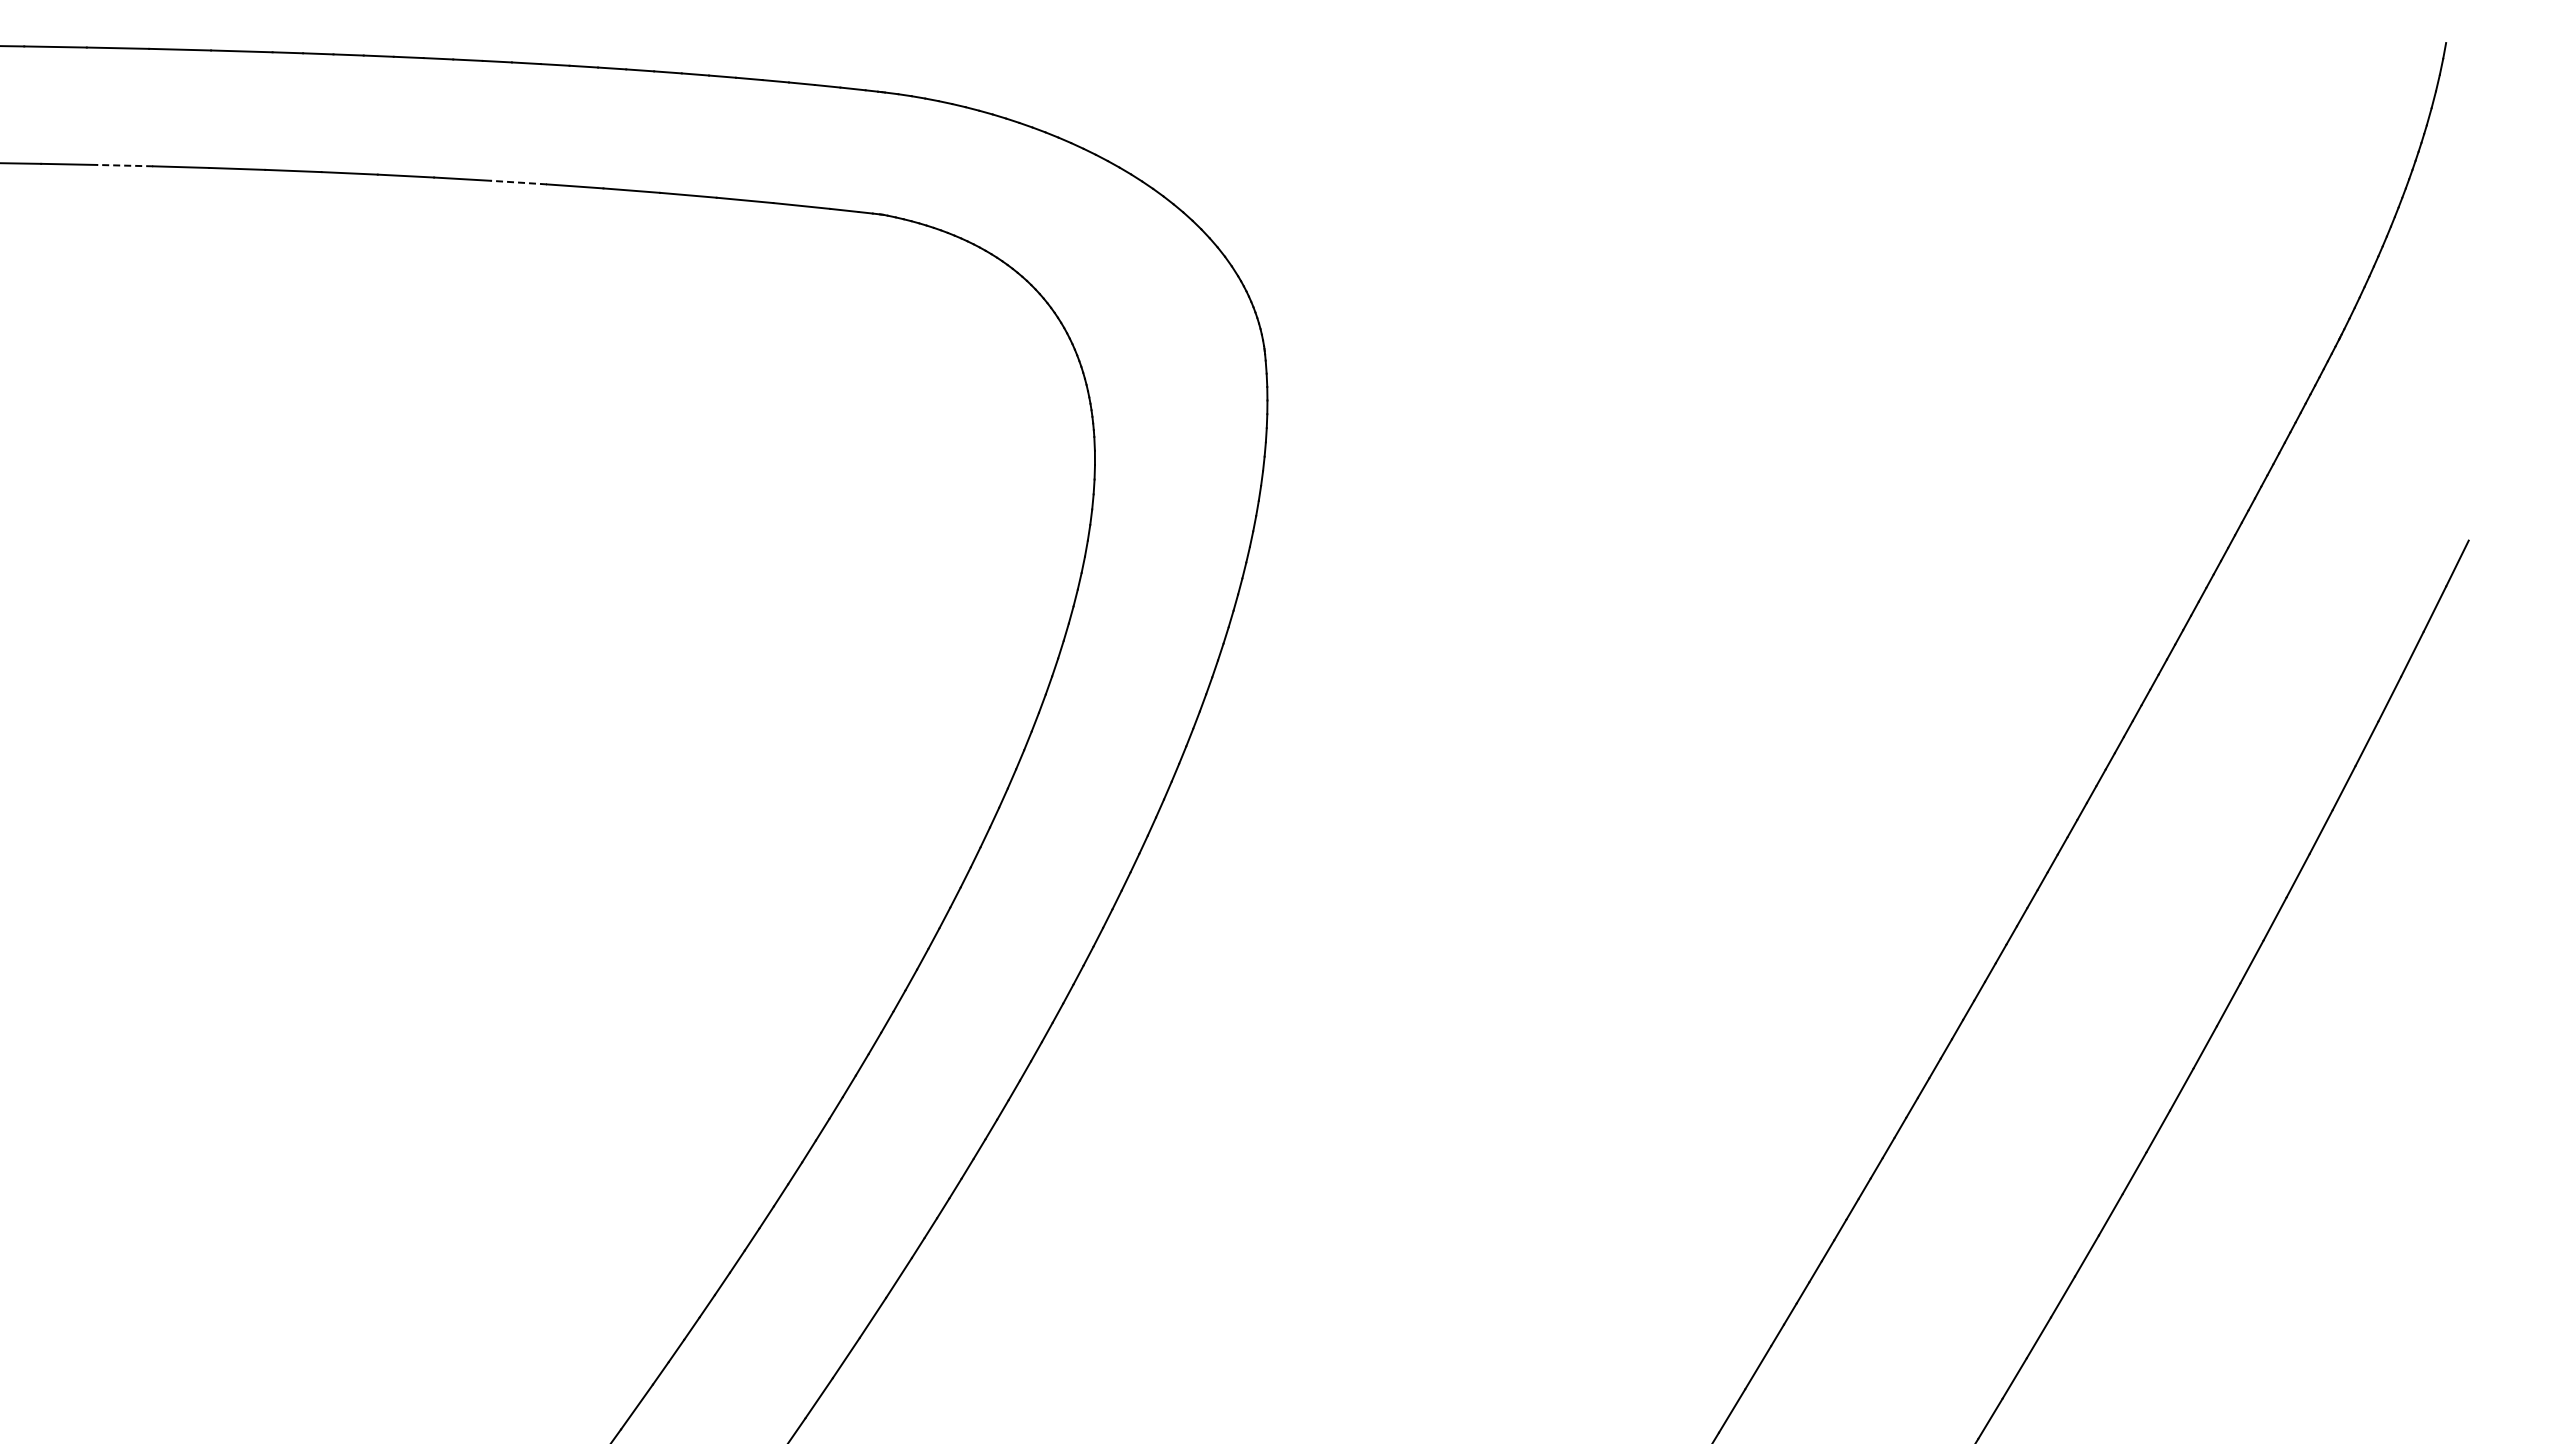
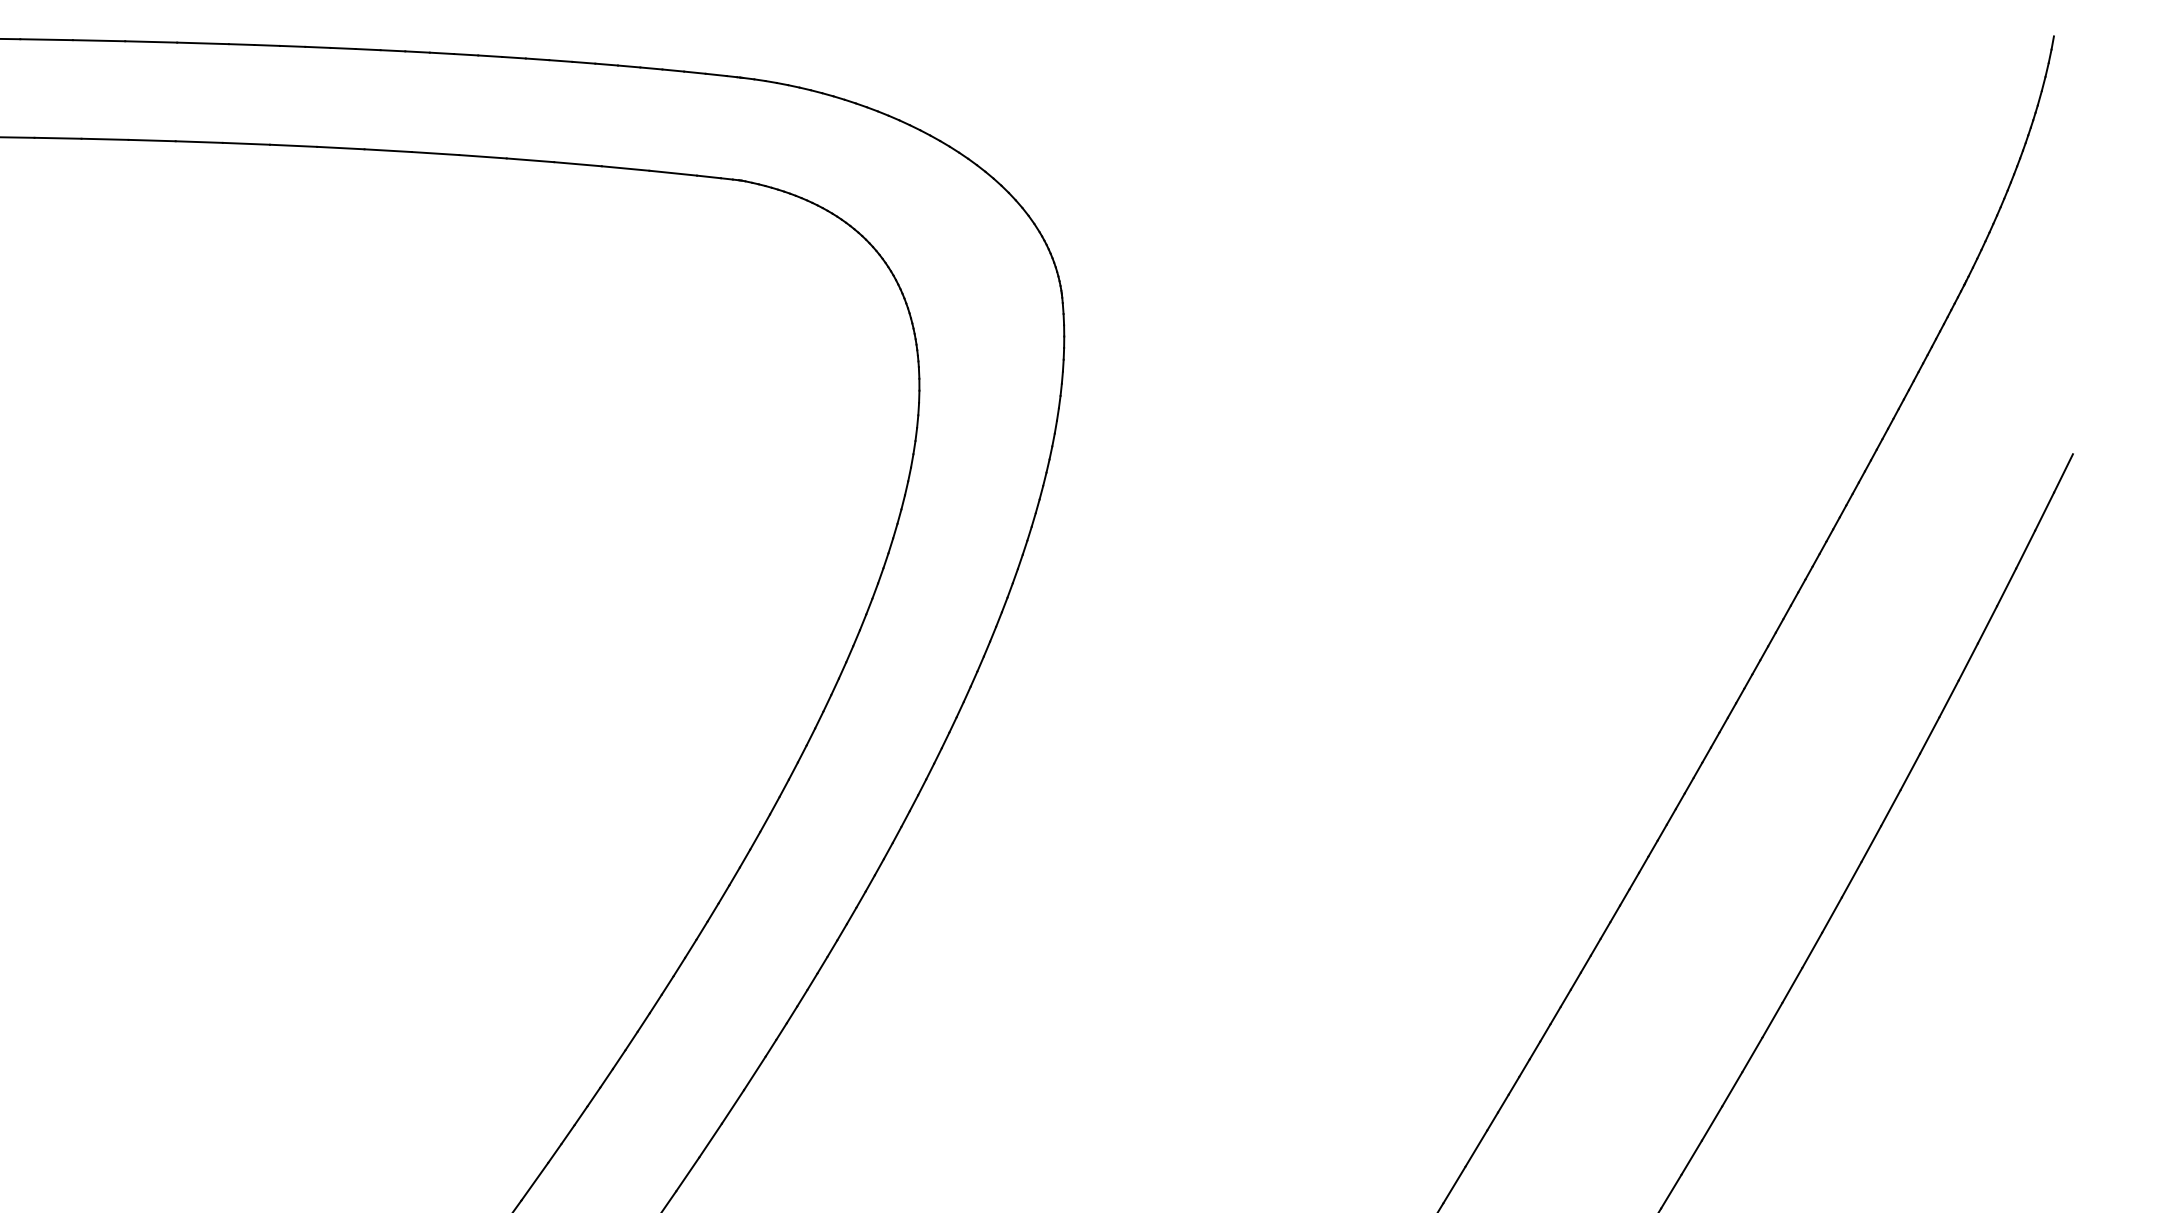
line: (124, 165) -> (104, 139), dashed -> solid
line: (518, 182) -> (435, 153), dashed -> solid

